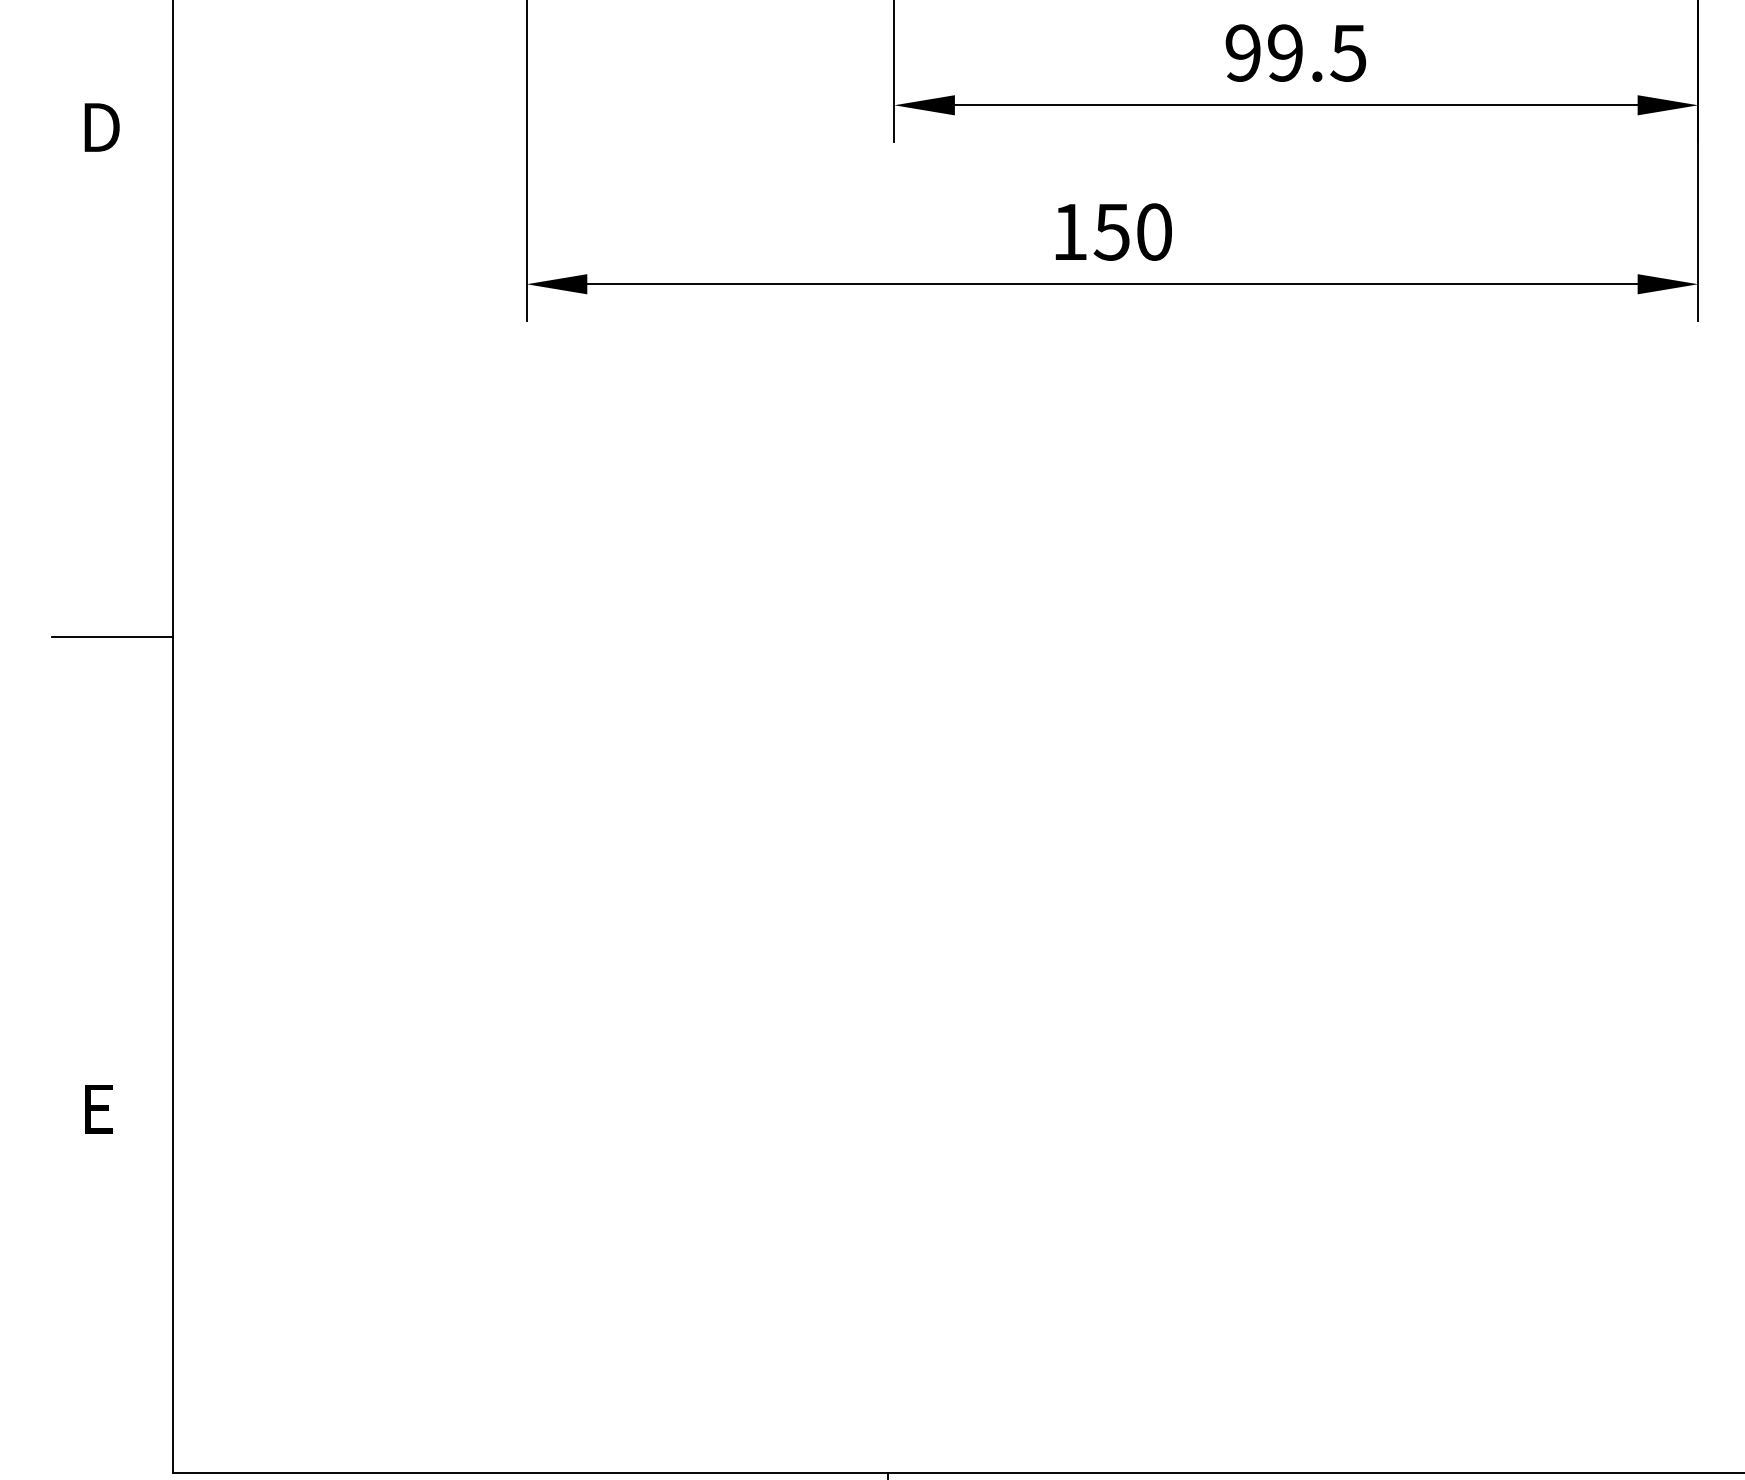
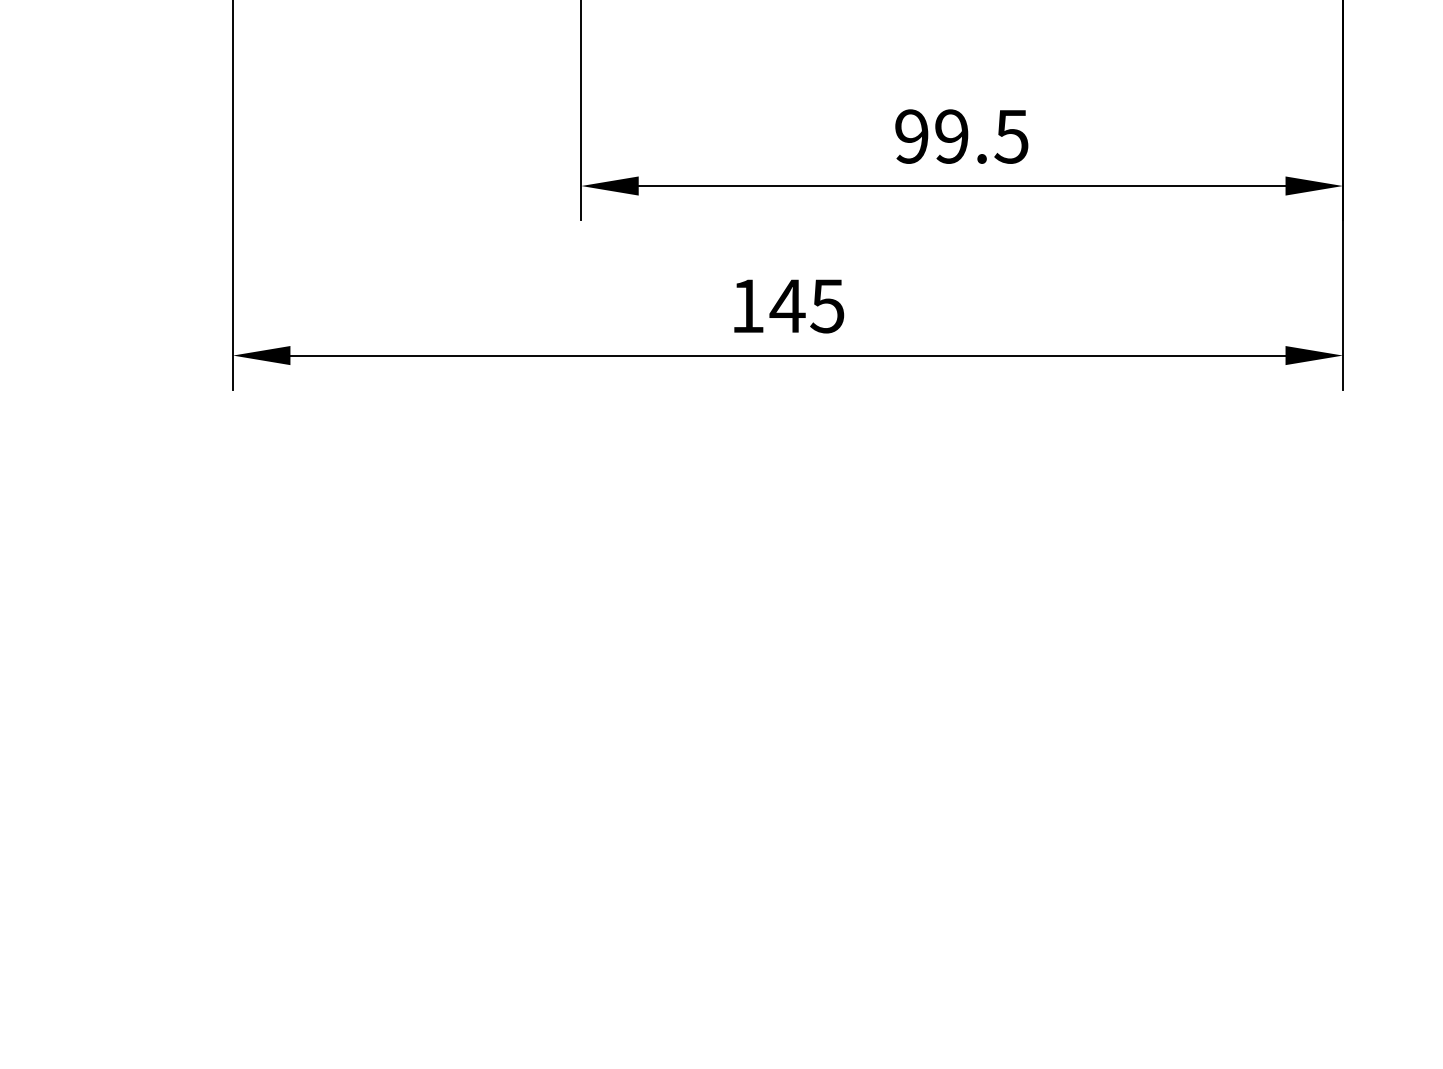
text: (1131, 231) -> (806, 305), 150 -> 145

